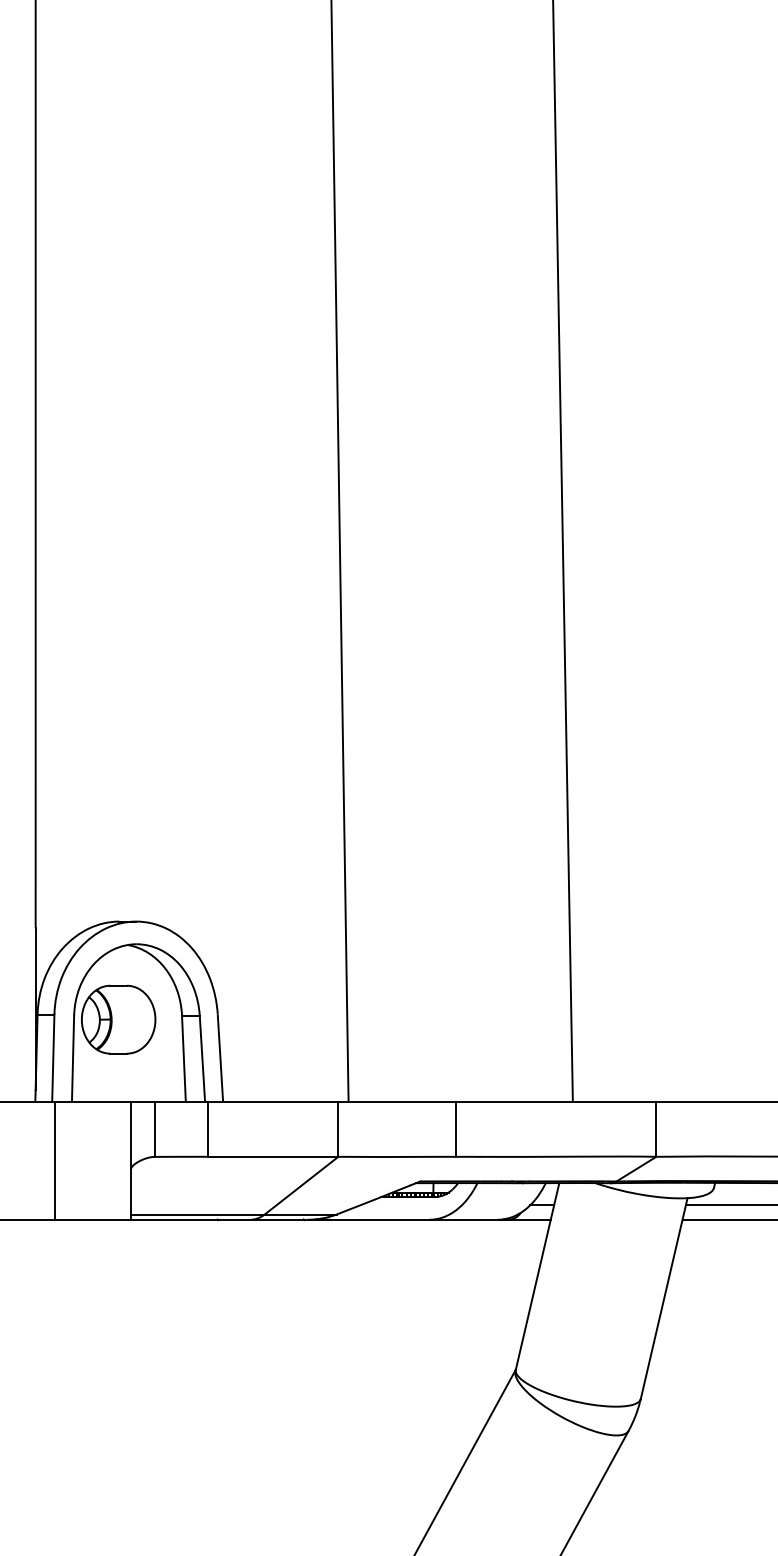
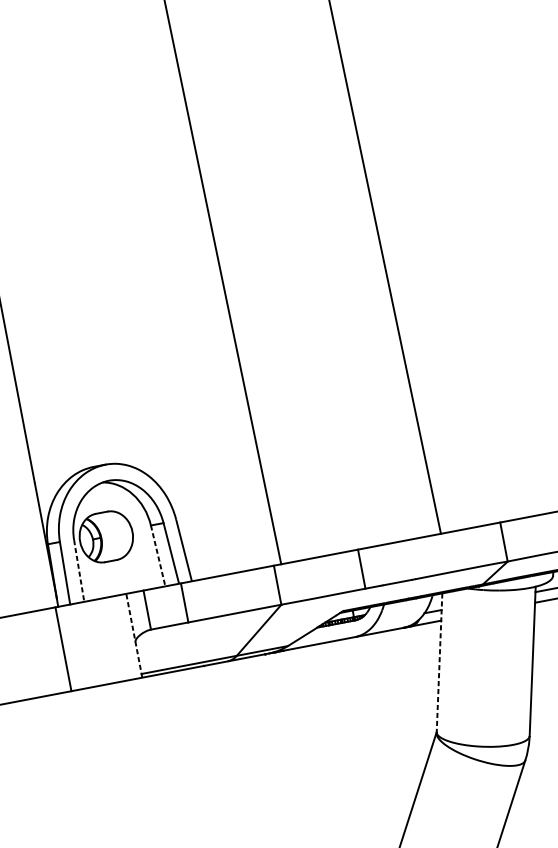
line: (73, 1059) -> (79, 571), solid -> dashed
line: (183, 1059) -> (157, 556), solid -> dashed
line: (55, 1160) -> (63, 649), moved
line: (130, 1160) -> (133, 635), solid -> dashed
line: (537, 1276) -> (439, 662), solid -> dashed

